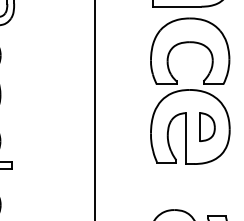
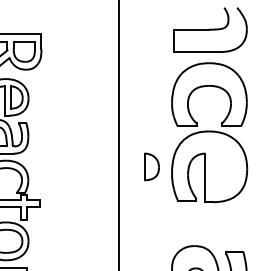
part: (206, 126) -> (151, 166), moved

